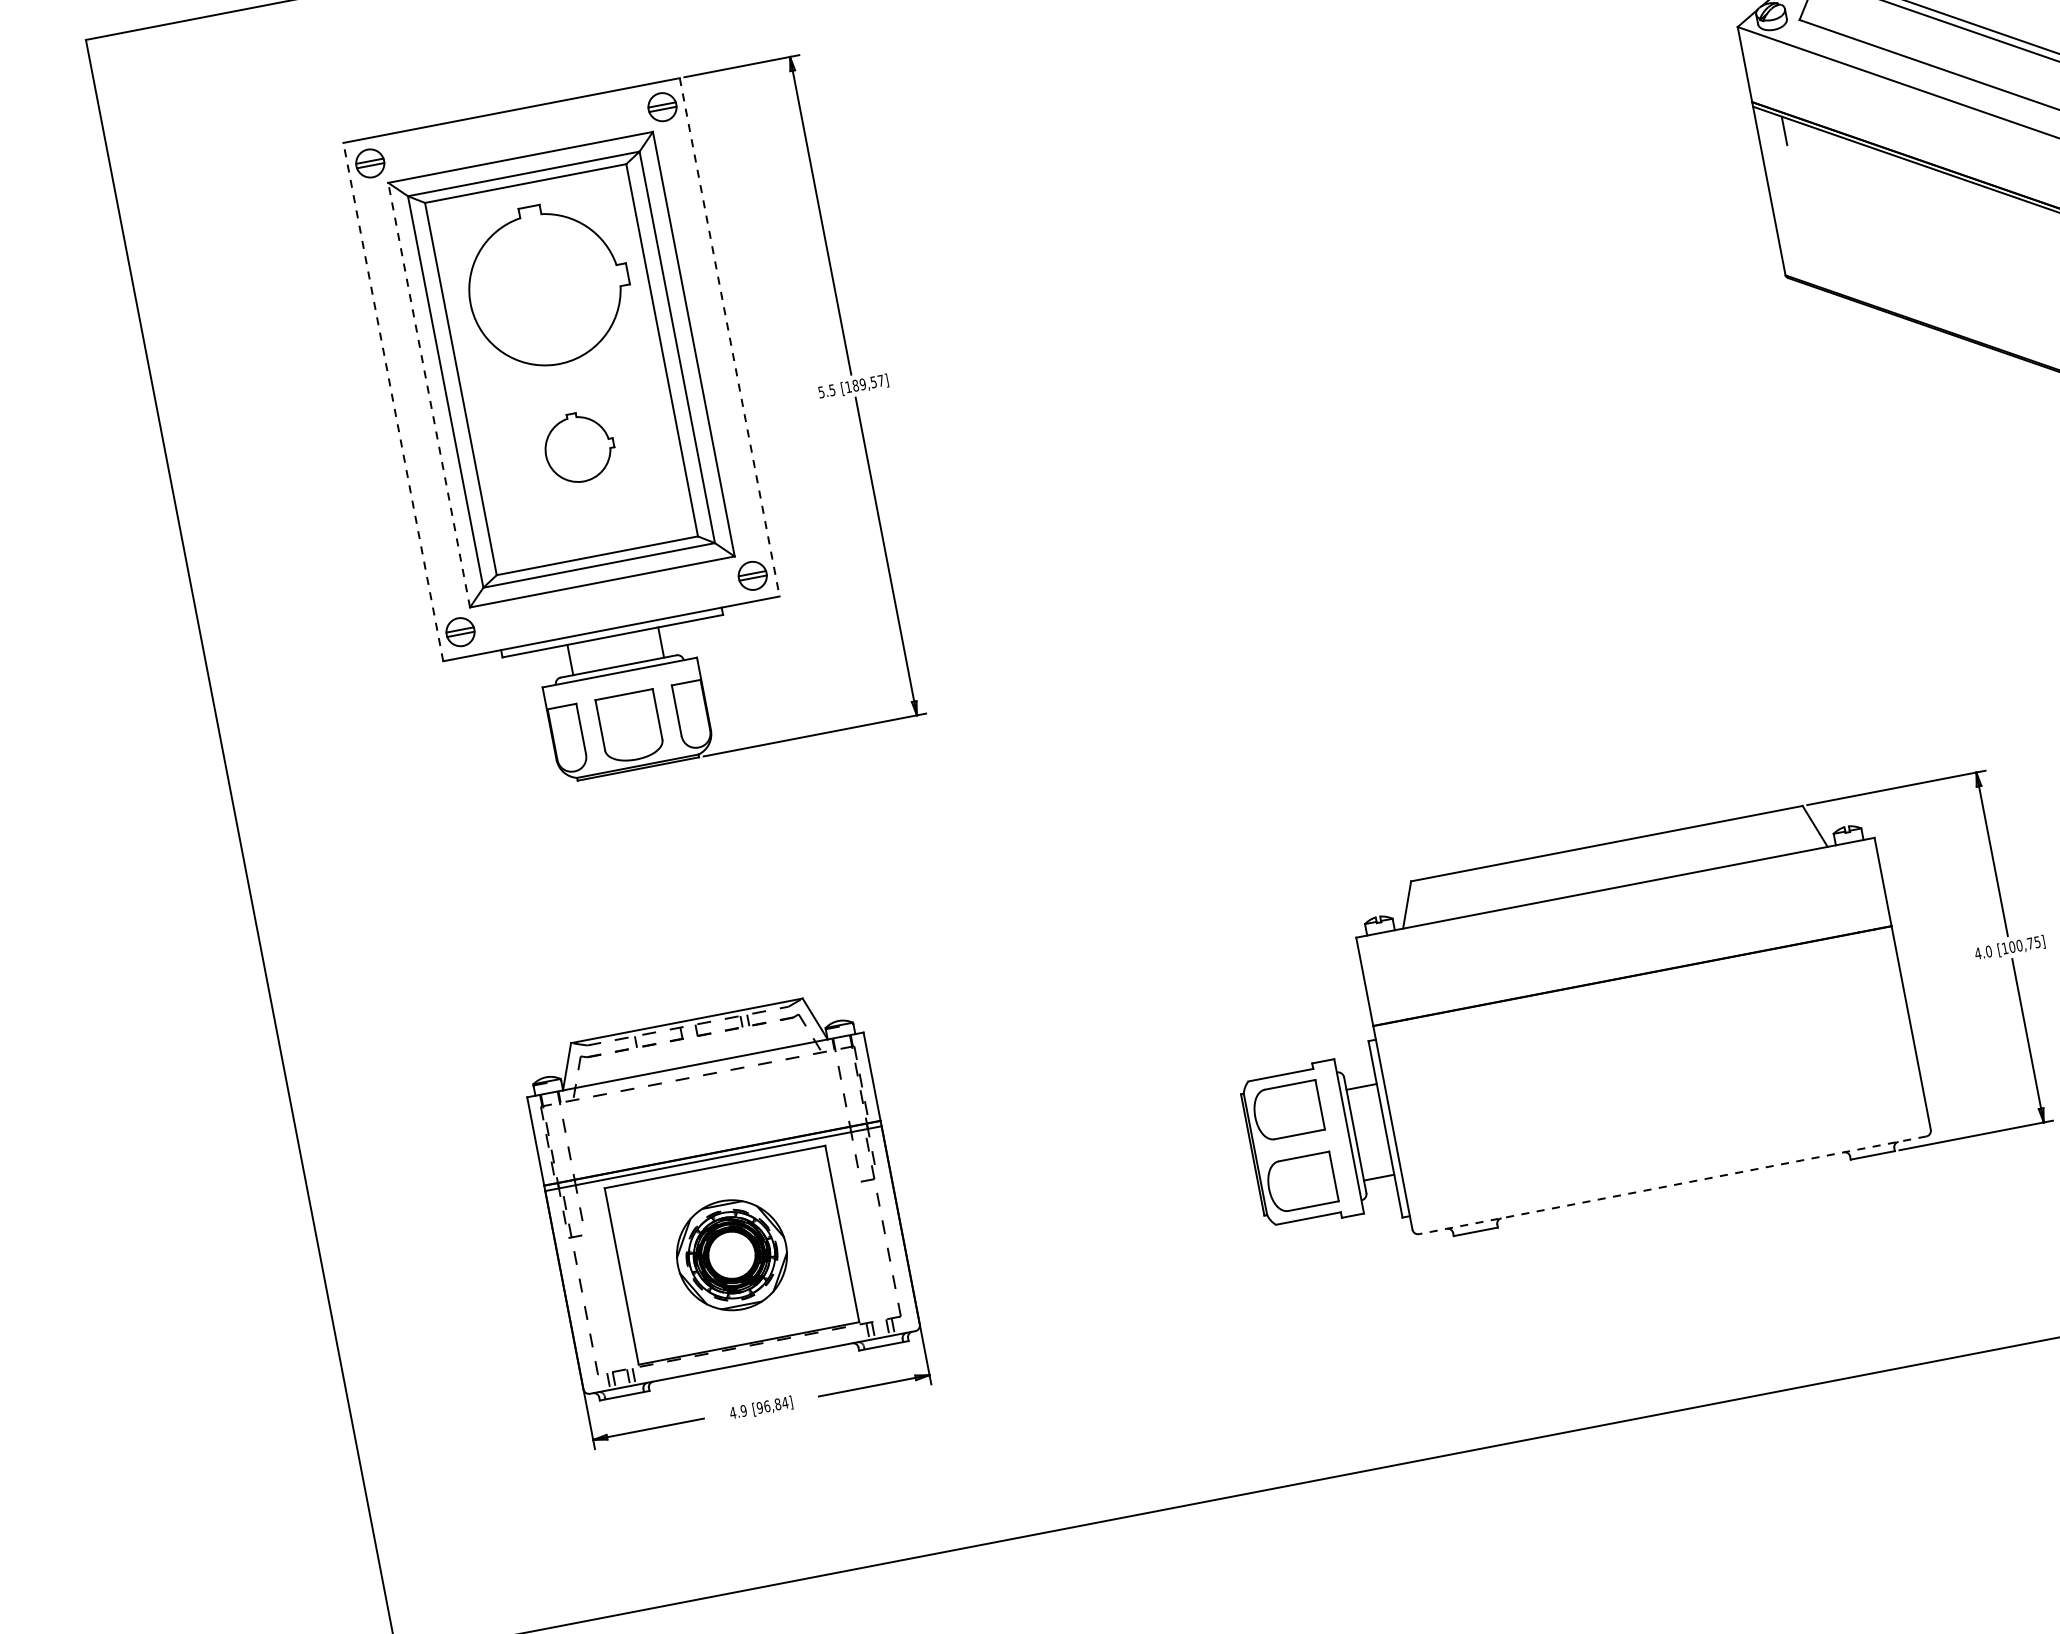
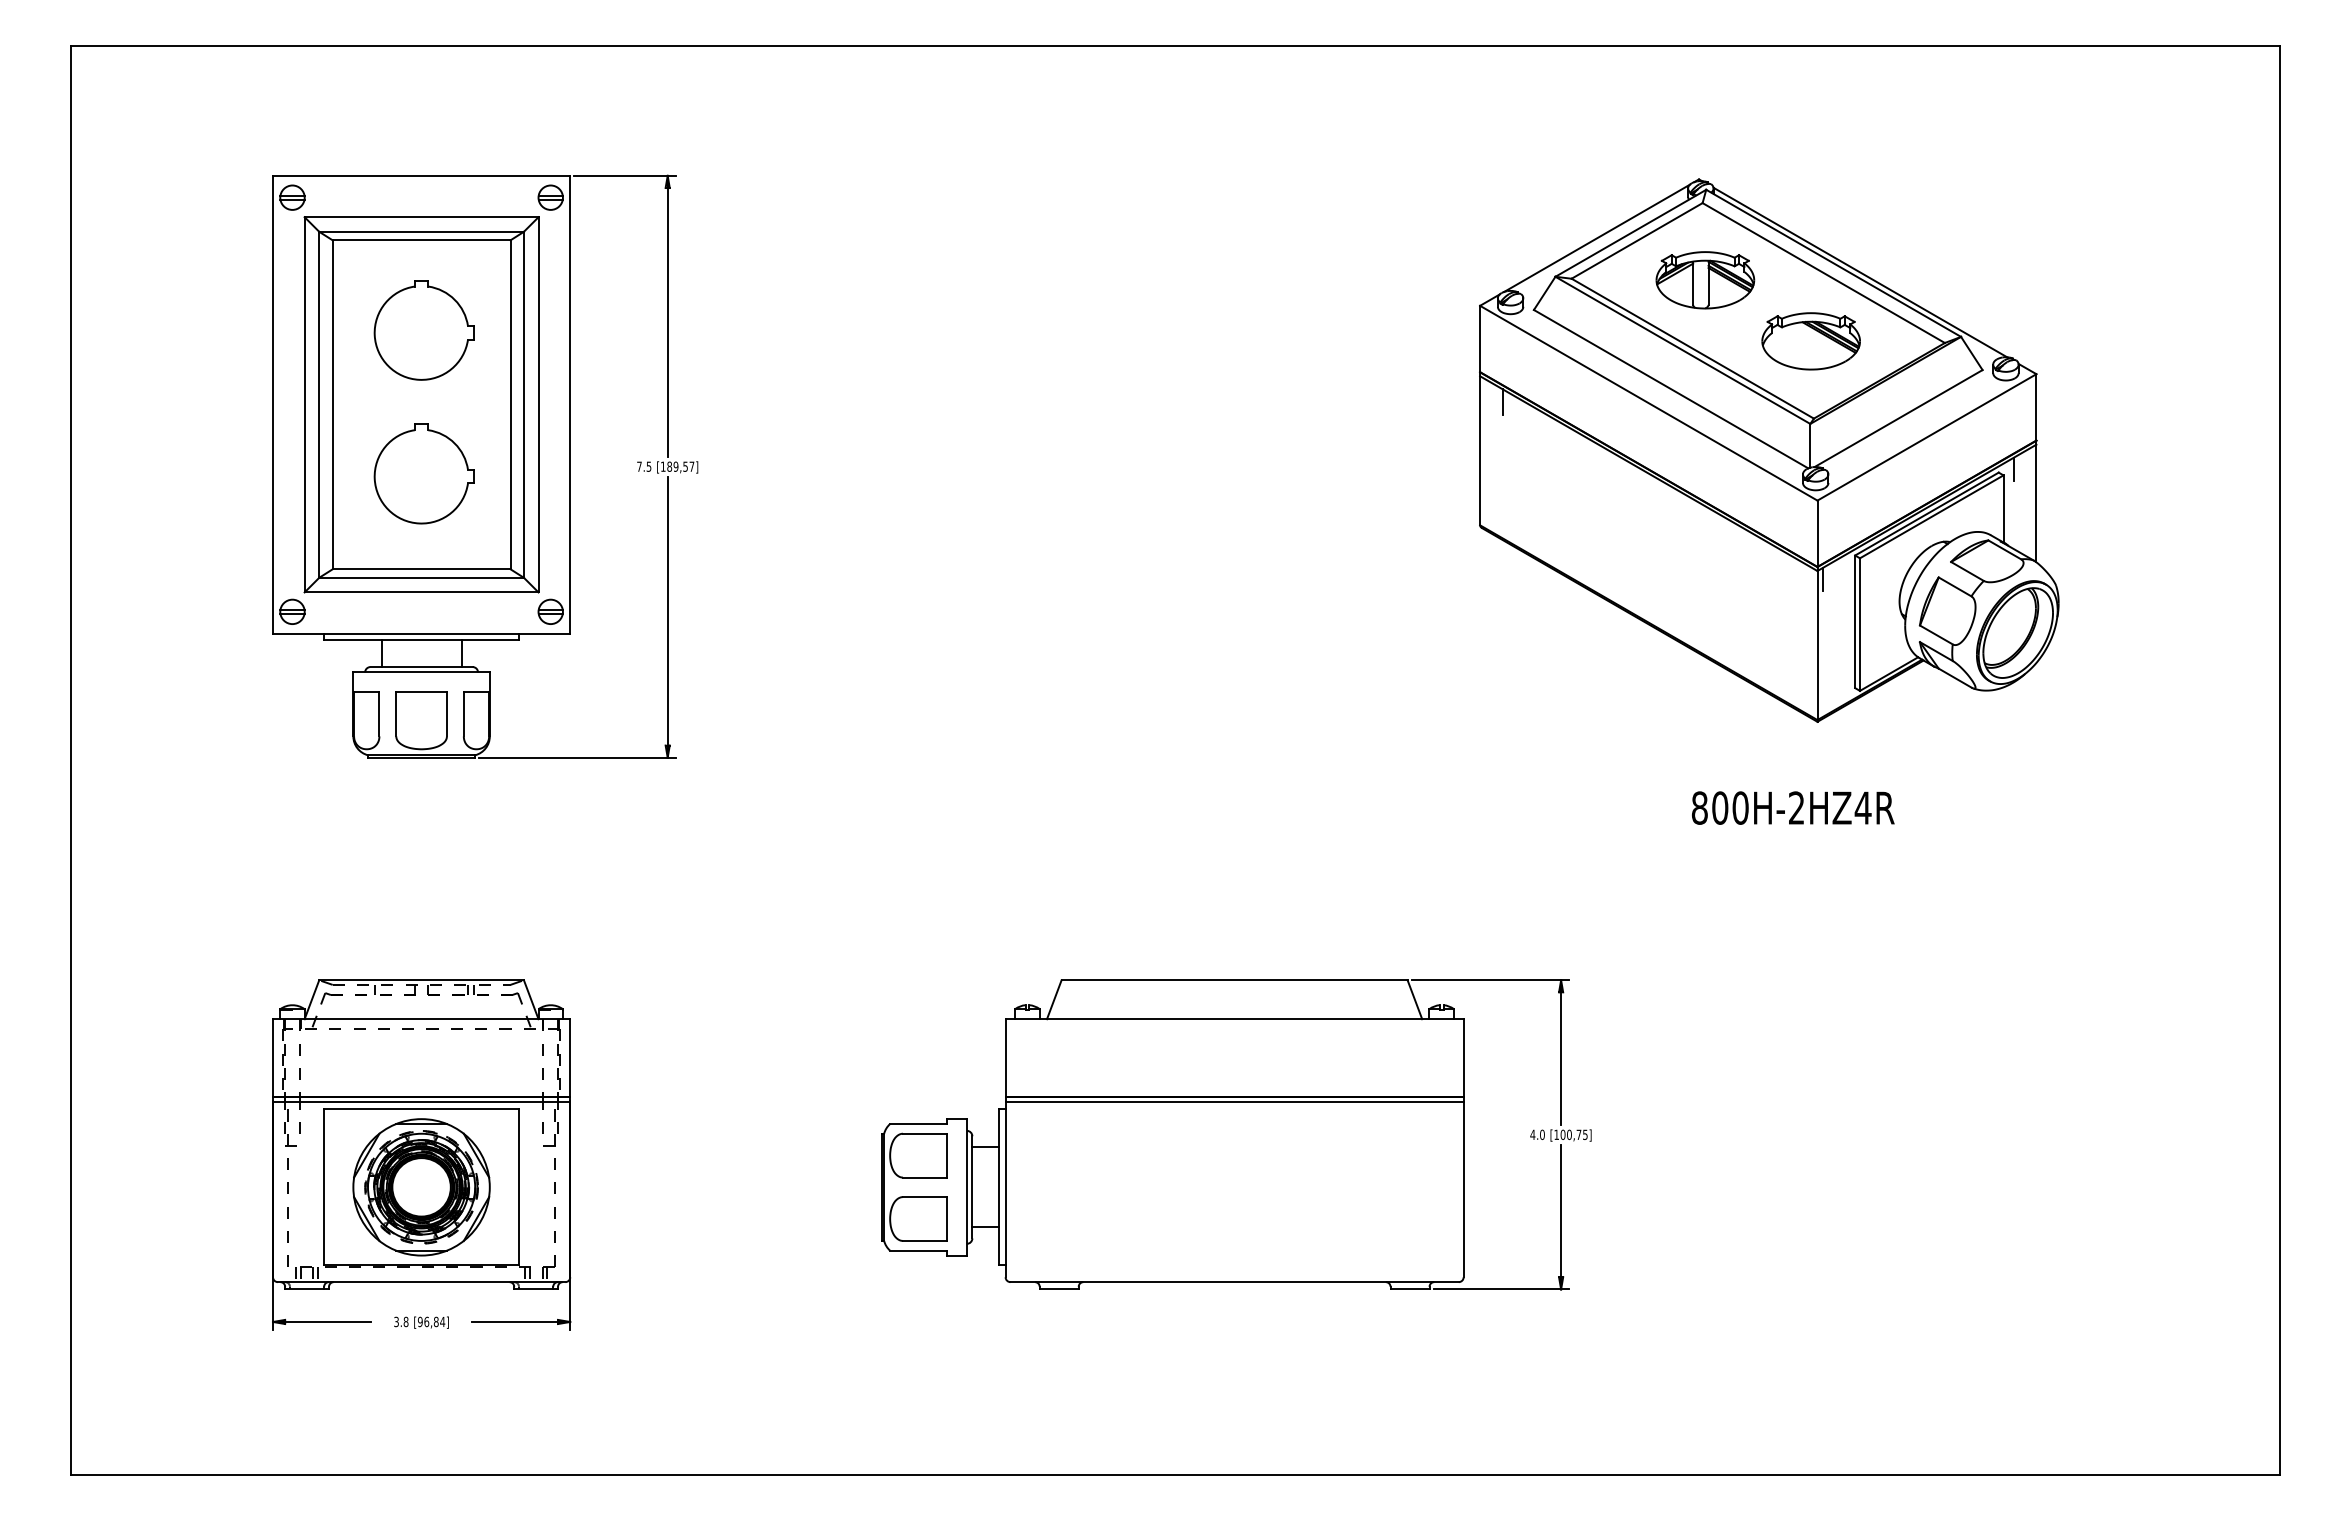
part: (547, 285) -> (423, 330), size x0.71
line: (730, 338) -> (570, 405), dashed -> solid
text: (821, 392) -> (639, 466), 5.5 -> 7.5
line: (428, 394) -> (304, 404), dashed -> solid
line: (393, 401) -> (273, 404), dashed -> solid
part: (578, 447) -> (423, 473), size x1.67
line: (1633, 982) -> (1234, 1102), added
line: (1672, 1185) -> (1234, 1282), dashed -> solid
part: (731, 1255) -> (421, 1187), size x1.43
text: (738, 1411) -> (401, 1321), 4.9 -> 3.8

